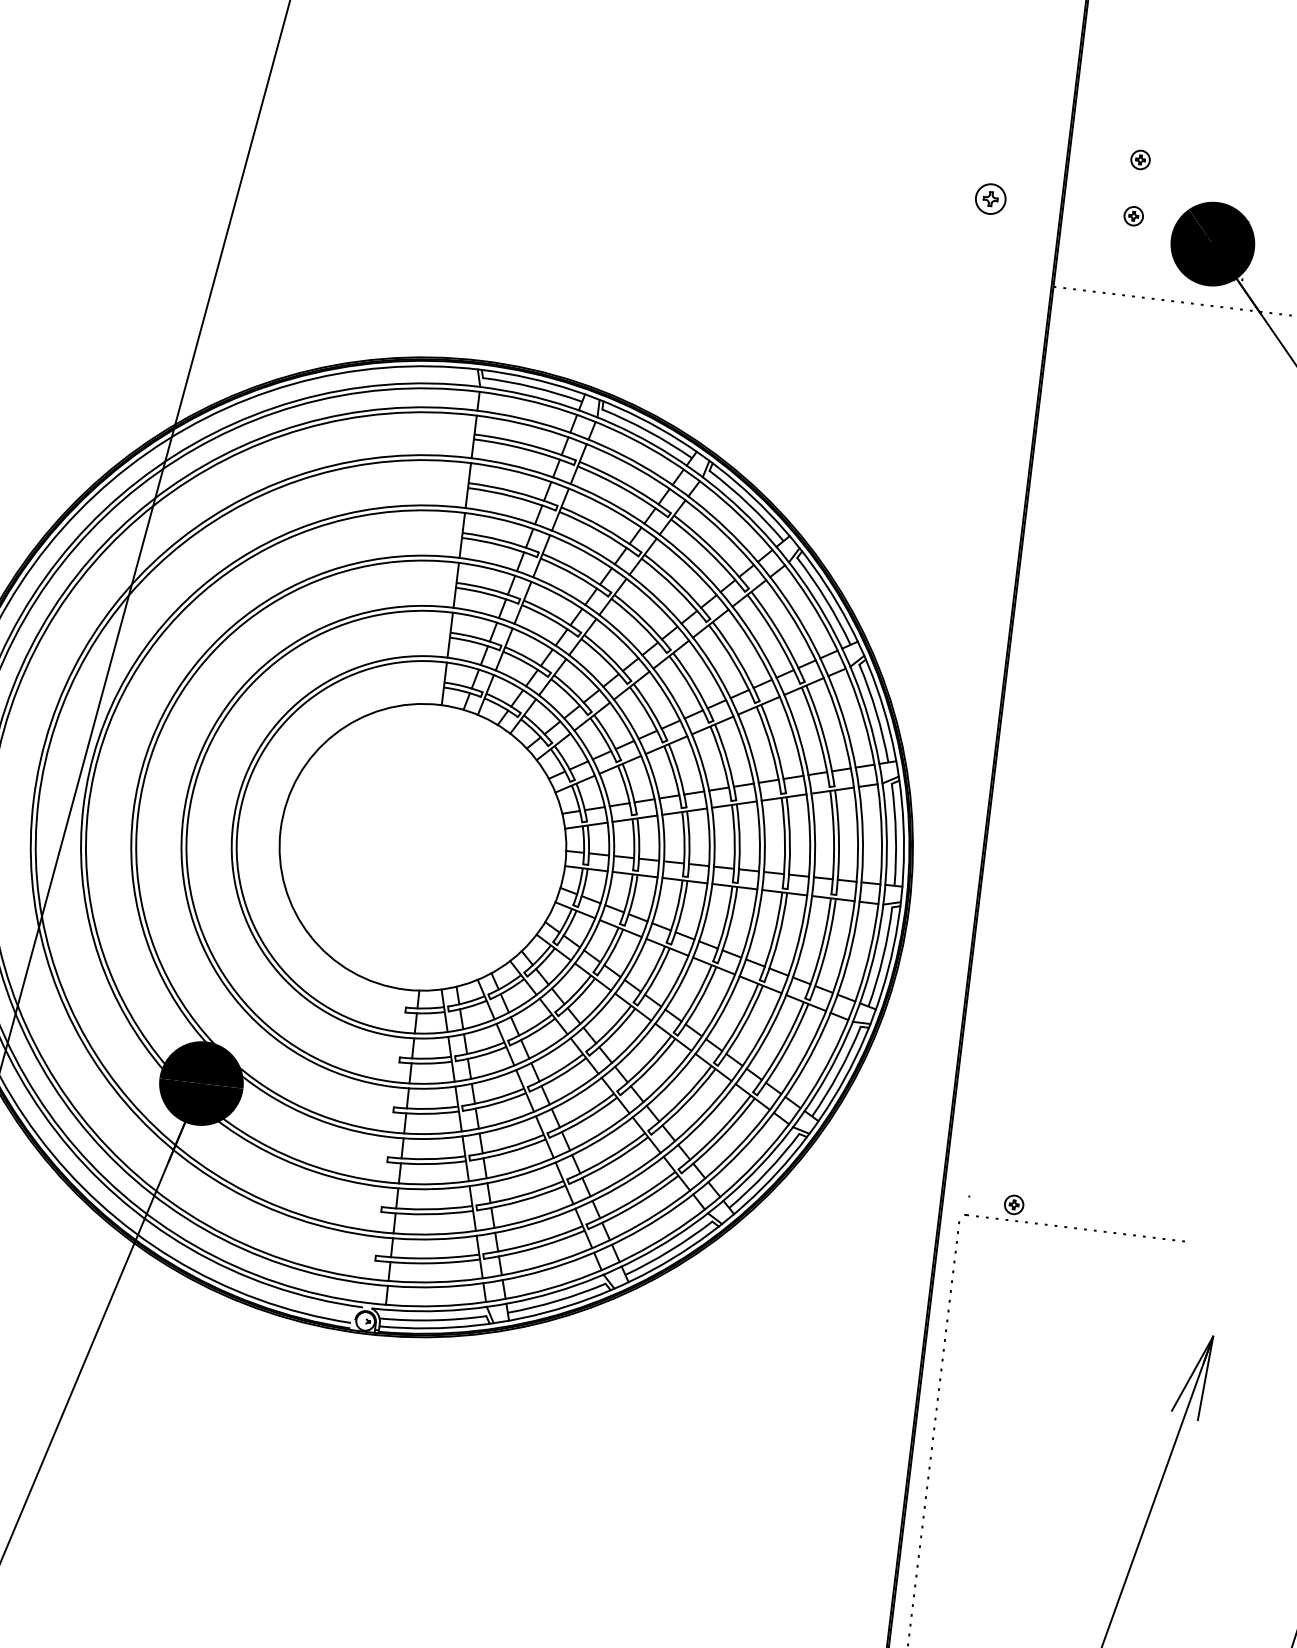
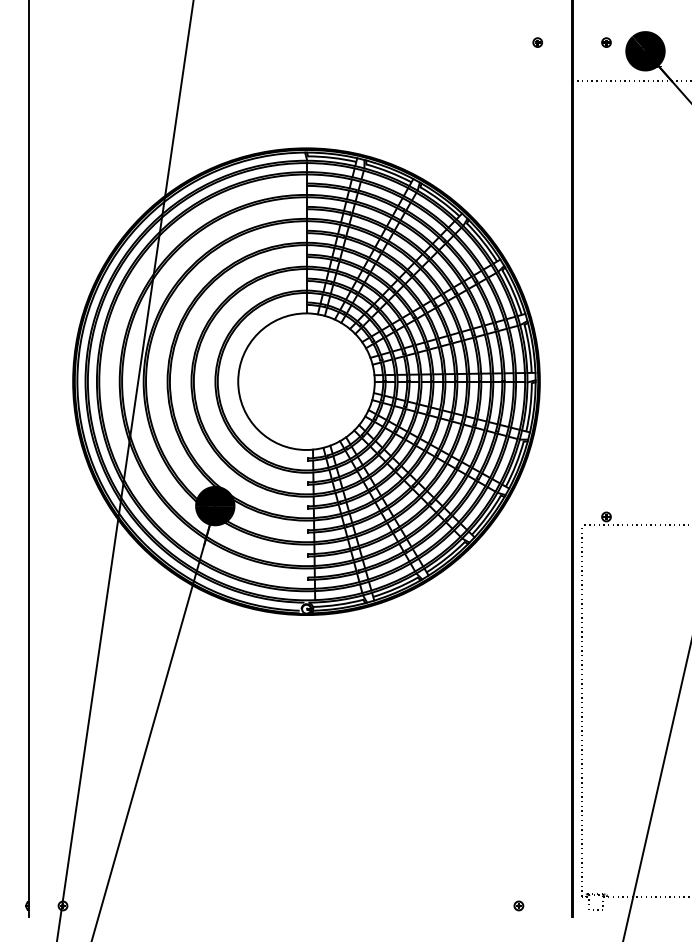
part: (1140, 159) -> (606, 15), removed
part: (989, 198) -> (537, 42), size x0.62

